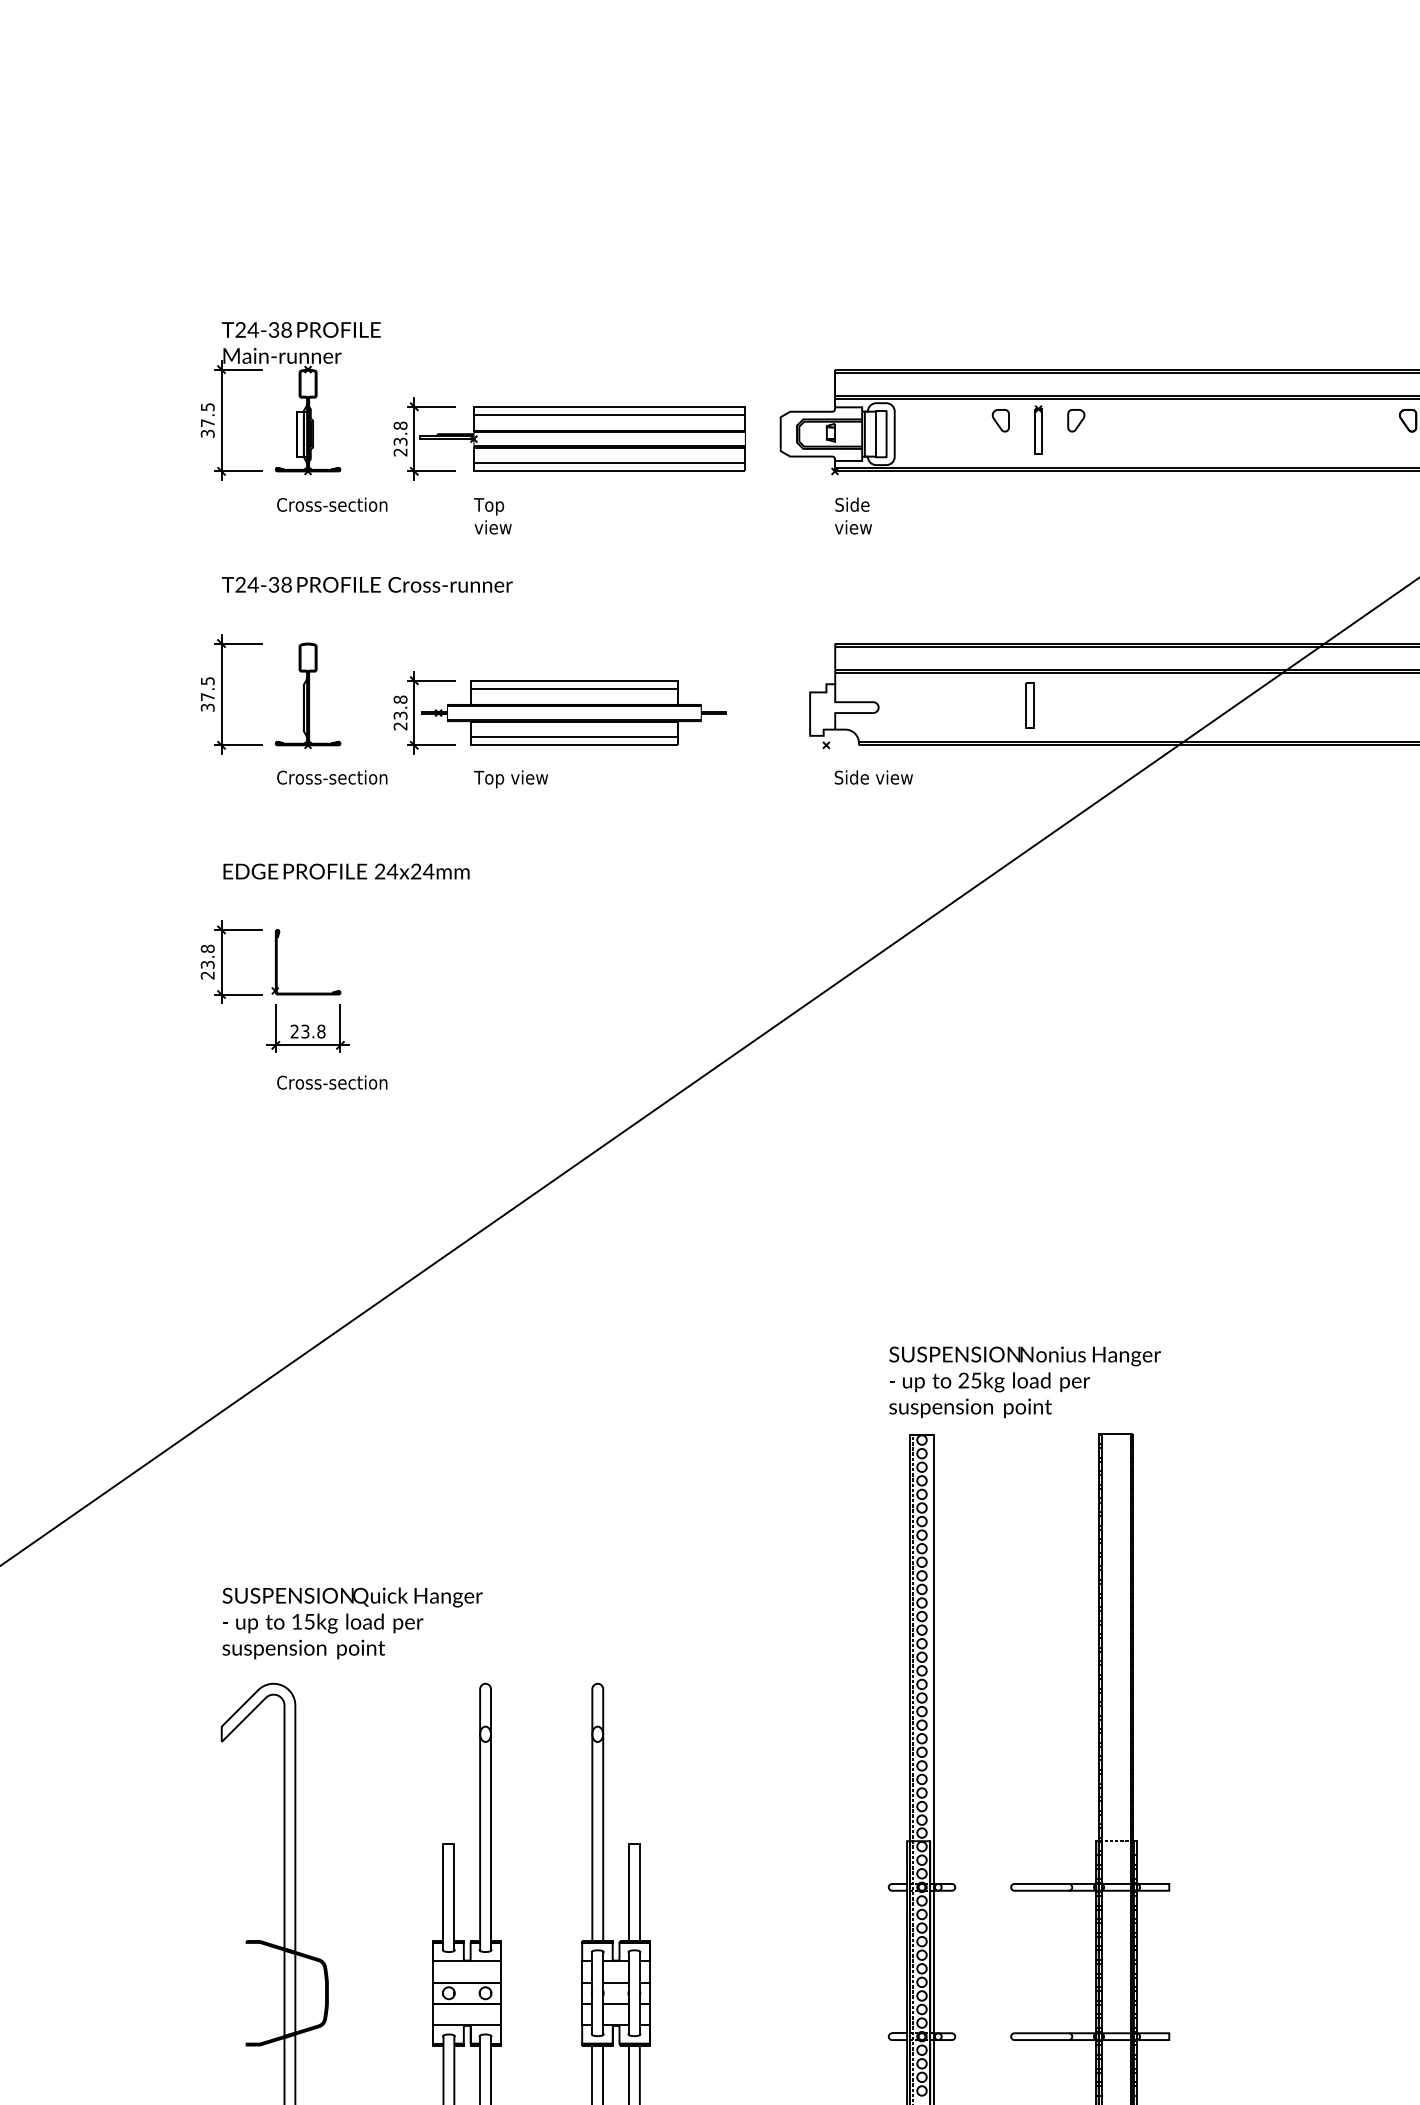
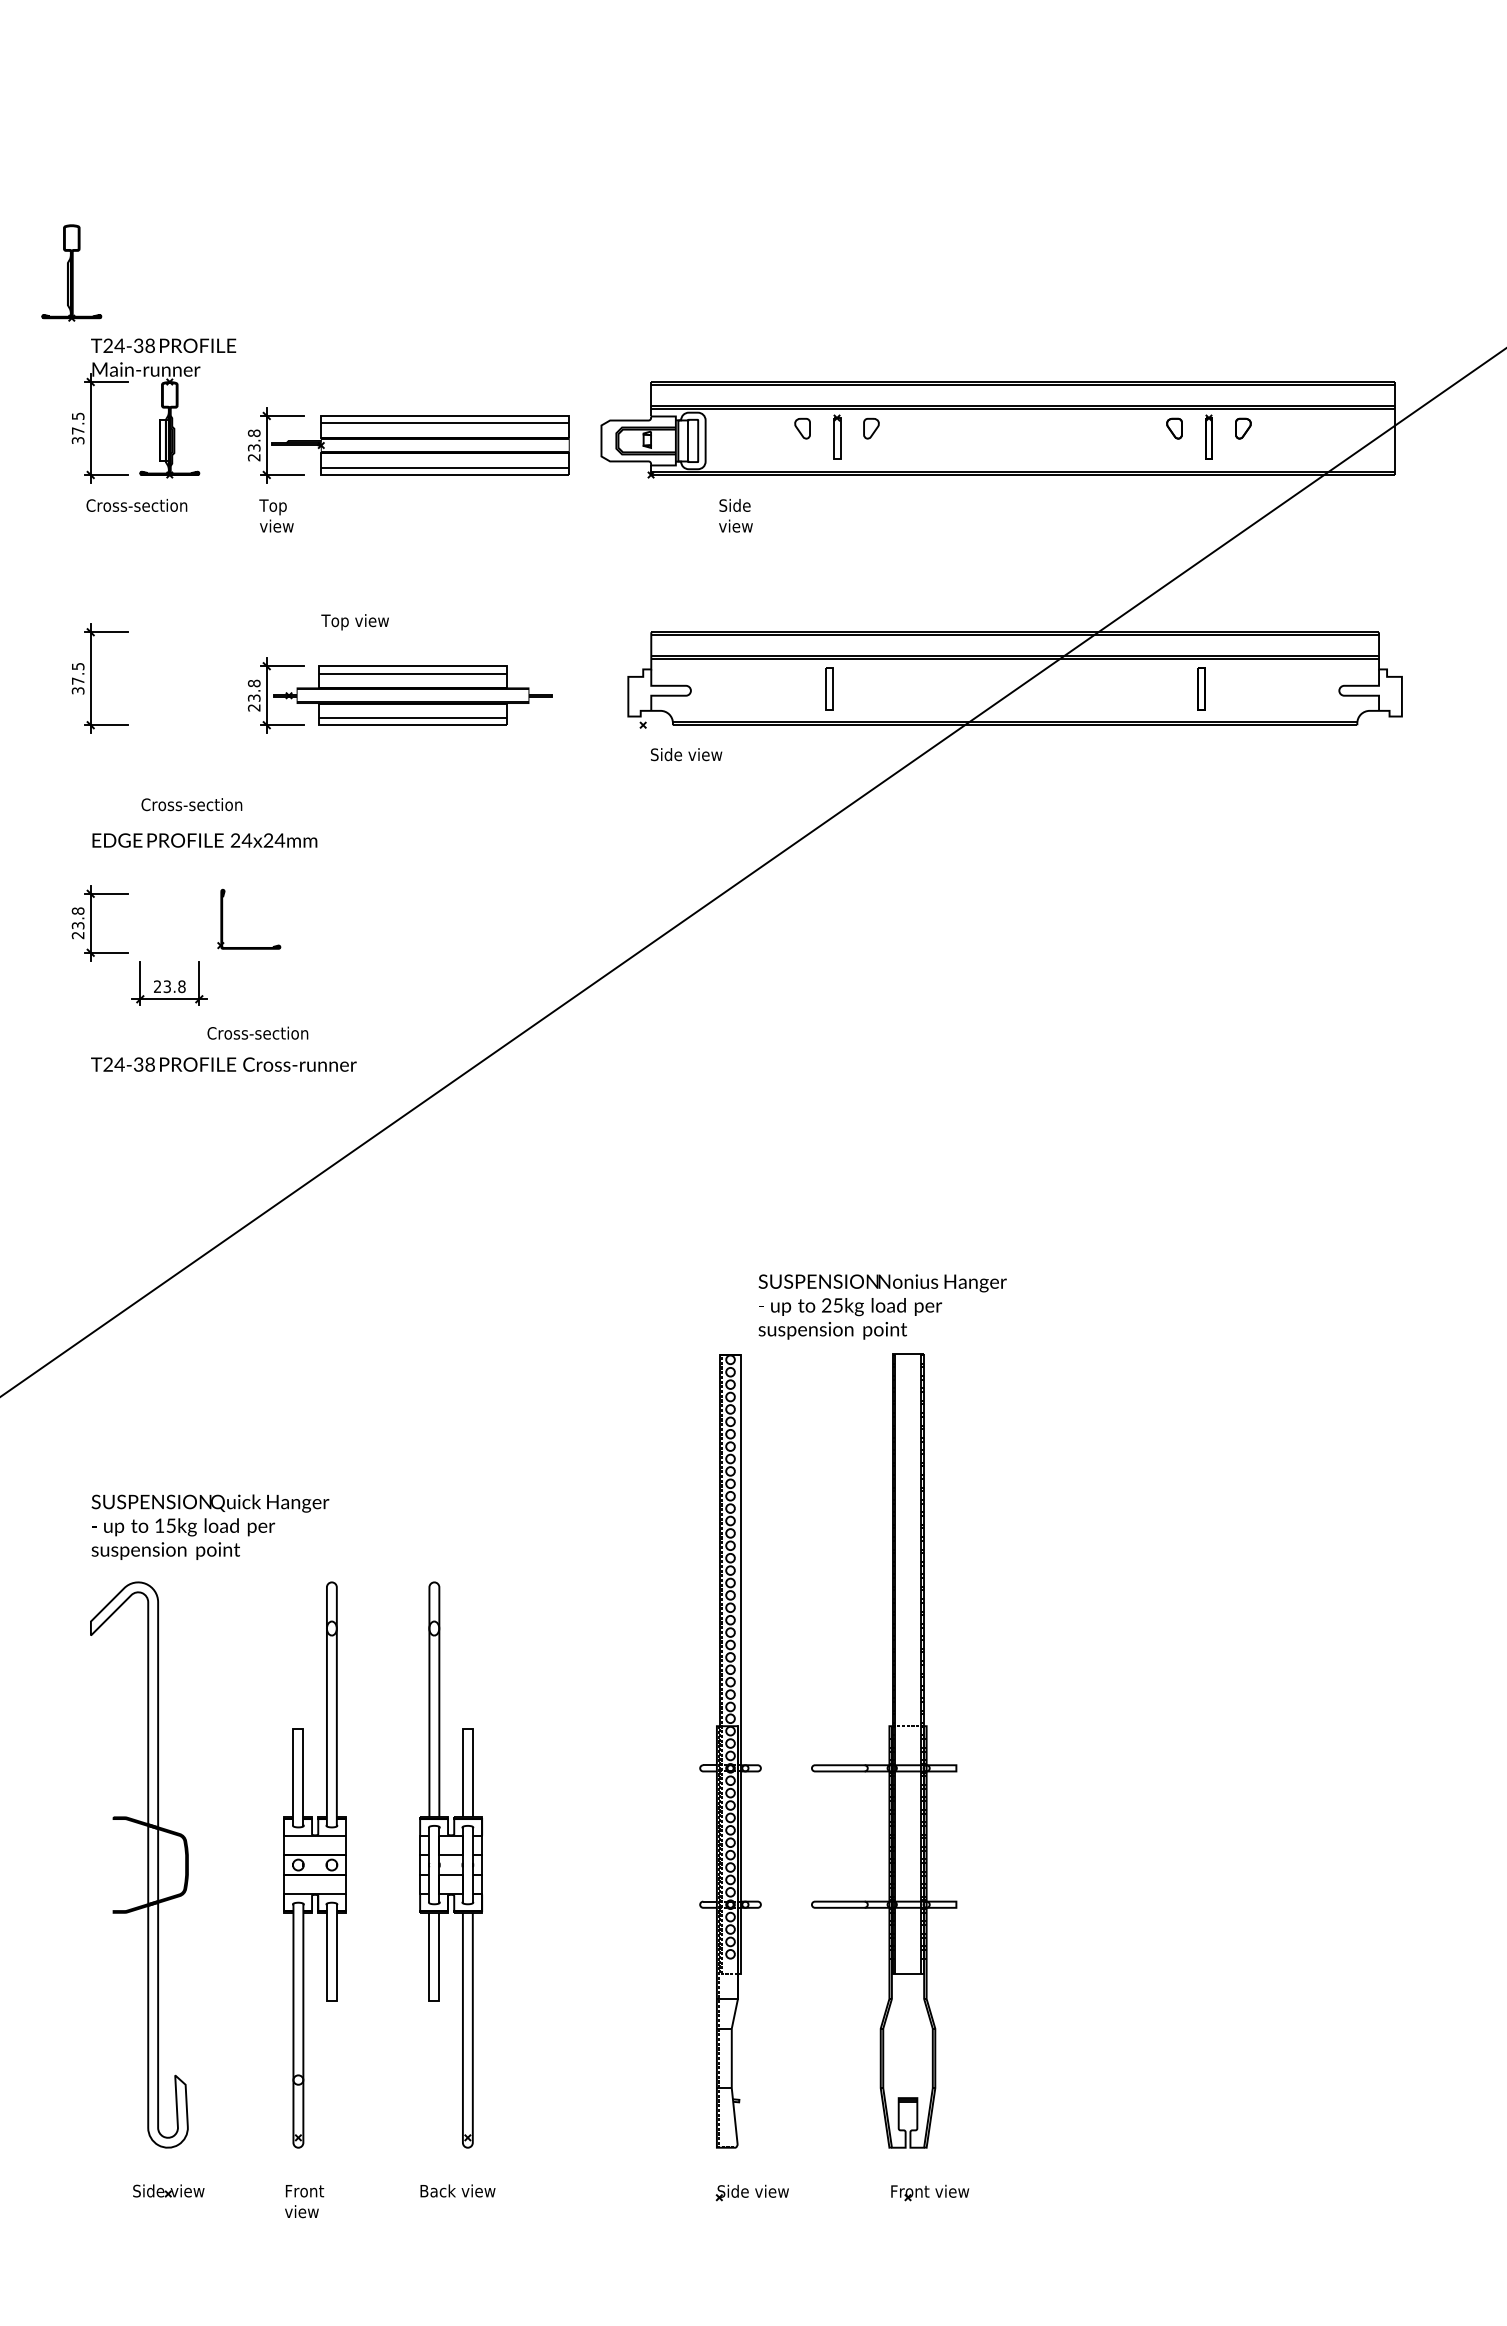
text: (331, 504) -> (136, 505), moved
text: (492, 515) -> (276, 515), moved
text: (852, 515) -> (735, 515), moved
text: (366, 584) -> (223, 1064), moved
part: (307, 695) -> (71, 272), moved
text: (331, 777) -> (191, 804), moved
text: (510, 779) -> (354, 622), moved
part: (278, 961) -> (223, 918), moved
text: (331, 1081) -> (257, 1032), moved
text: (1024, 1381) -> (882, 1306), moved

